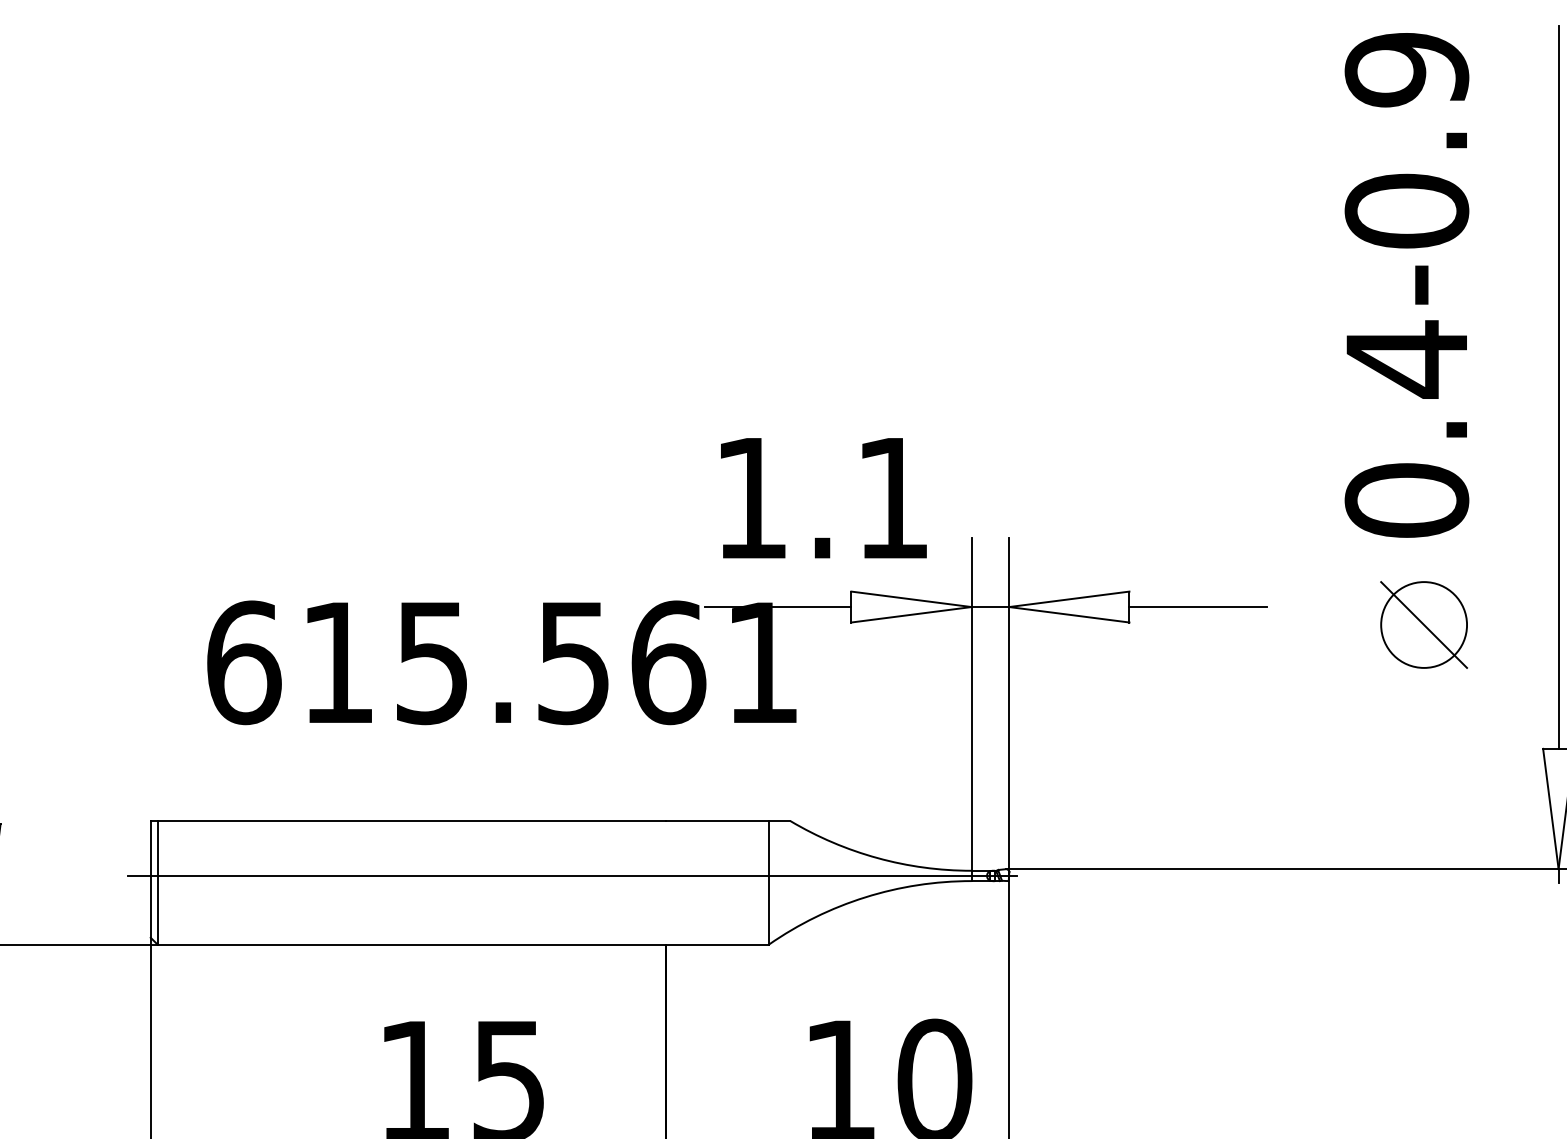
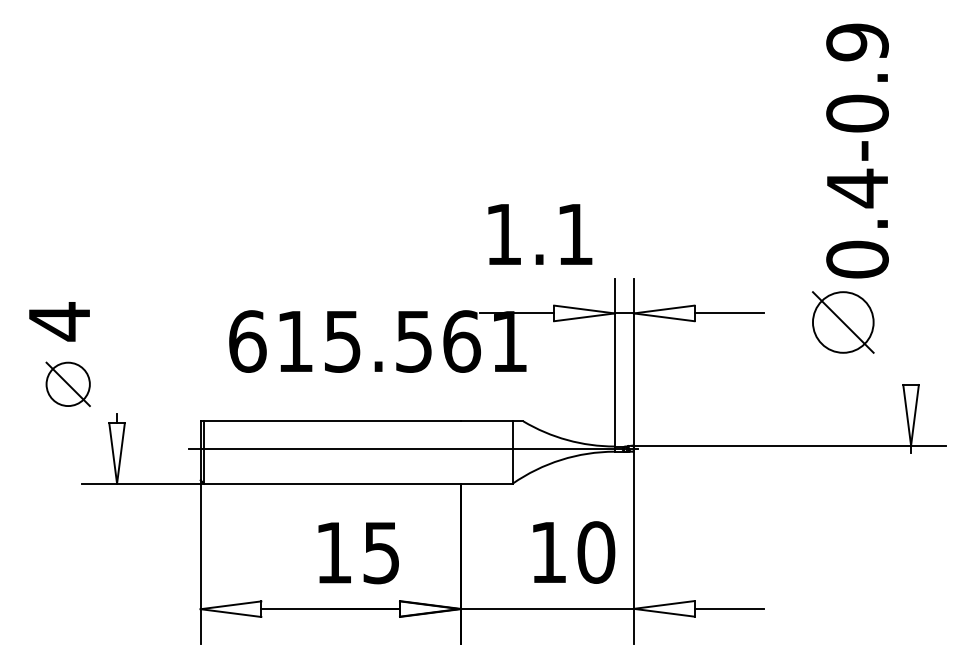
text: (1406, 284) -> (857, 150), moved
line: (1559, 387) -> (911, 202), removed
text: (824, 498) -> (540, 234), moved
part: (1422, 625) -> (842, 322), size x1.4

